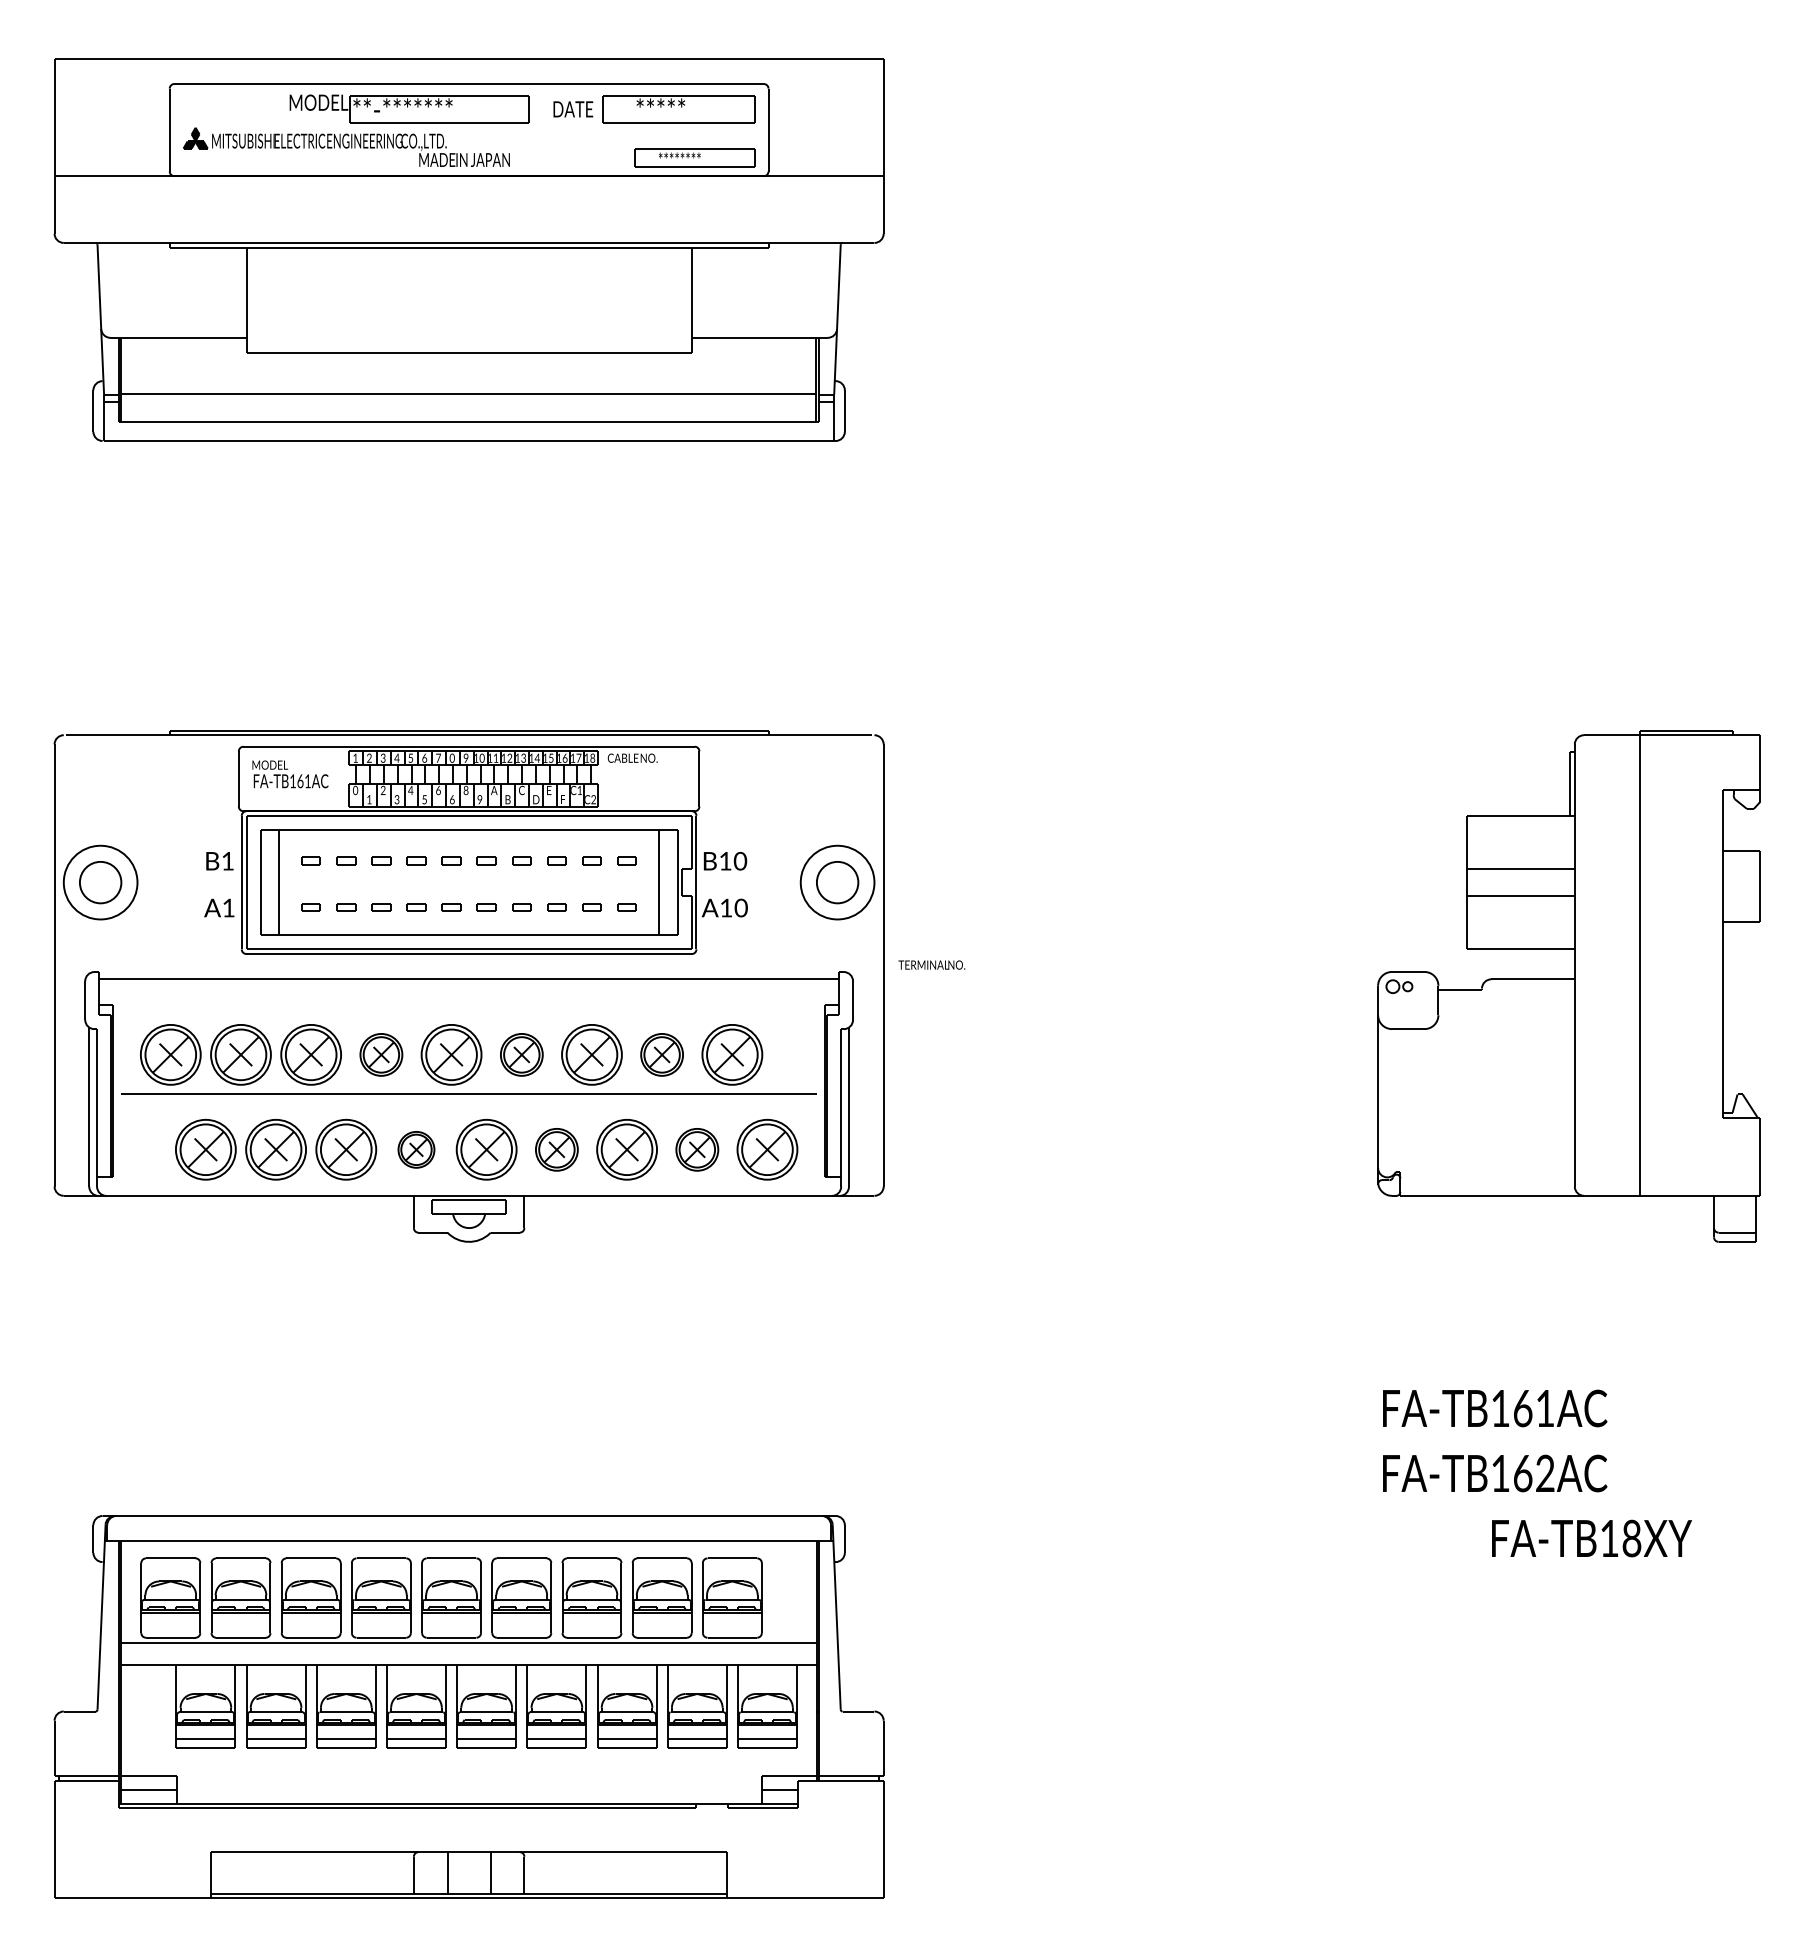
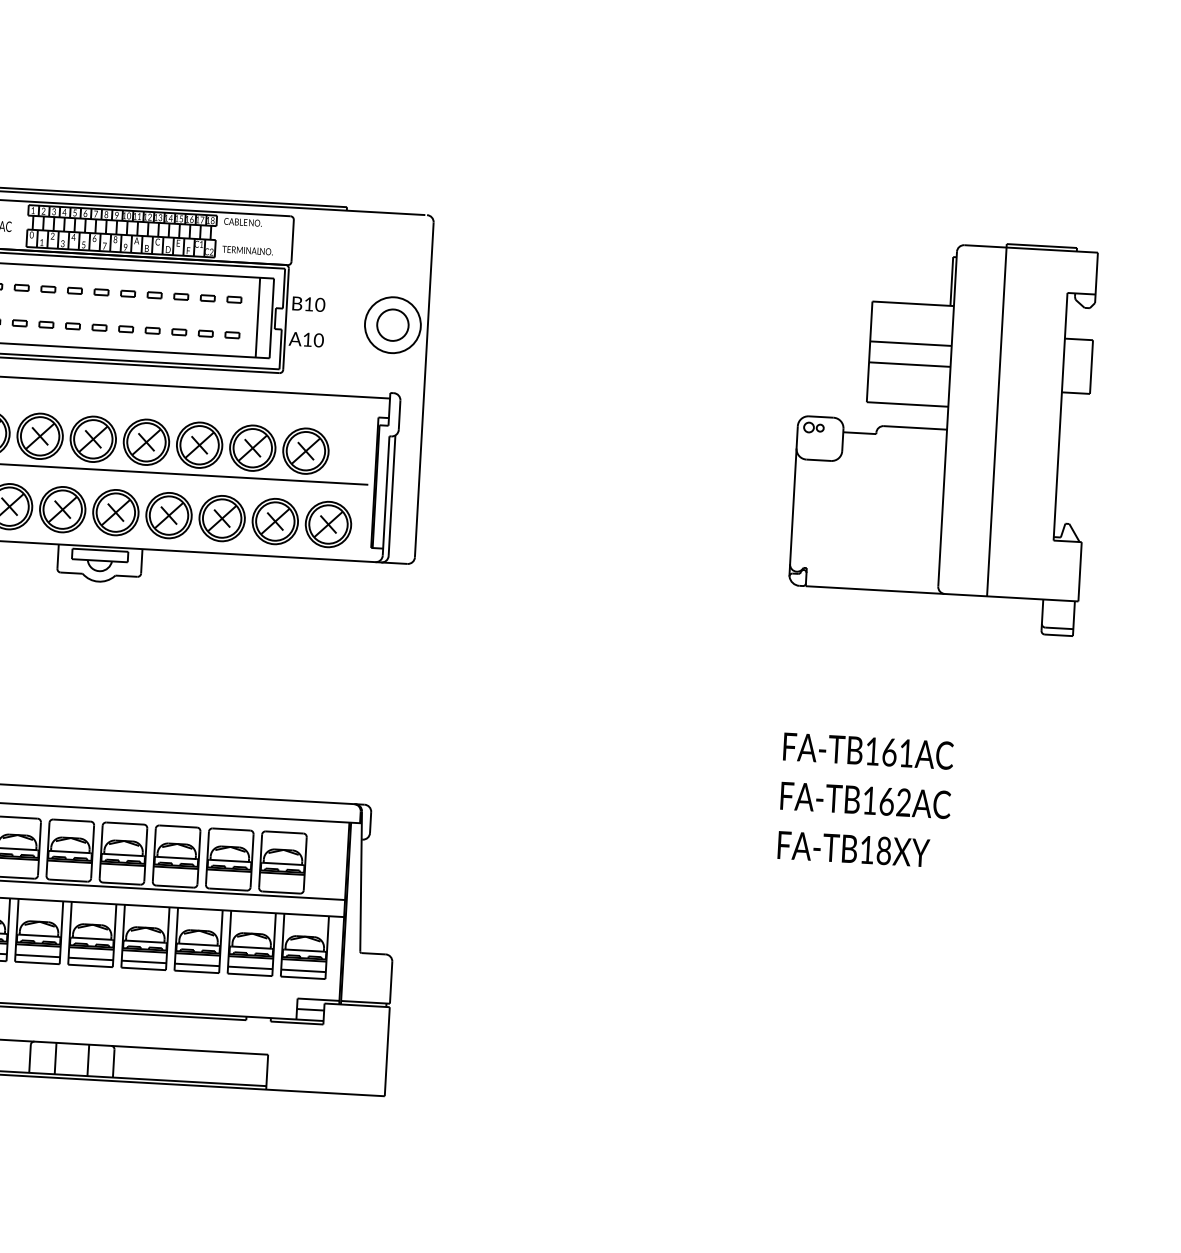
text: (451, 759) -> (105, 215), 0 -> 8
text: (451, 799) -> (104, 245), 6 -> 7
text: (931, 964) -> (247, 250), moved
part: (381, 1054) -> (40, 436), size x1.43
part: (521, 1054) -> (146, 441), size x1.43
part: (661, 1054) -> (252, 447), size x1.43
part: (416, 1149) -> (62, 509), size x1.67
part: (556, 1149) -> (168, 515), size x1.43
part: (697, 1149) -> (275, 521), size x1.43
text: (1591, 1538) -> (853, 849), moved

